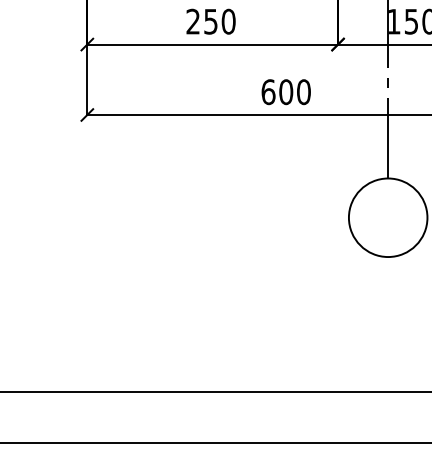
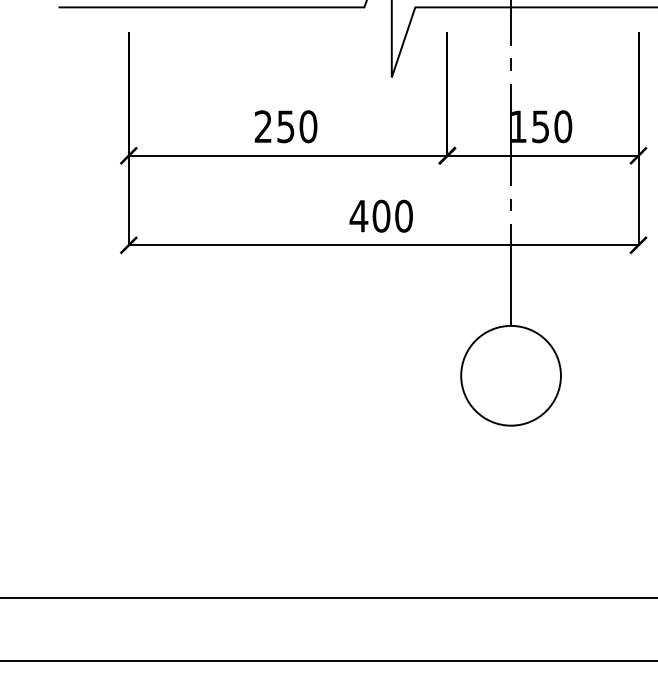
text: (268, 91) -> (358, 215), 600 -> 400

